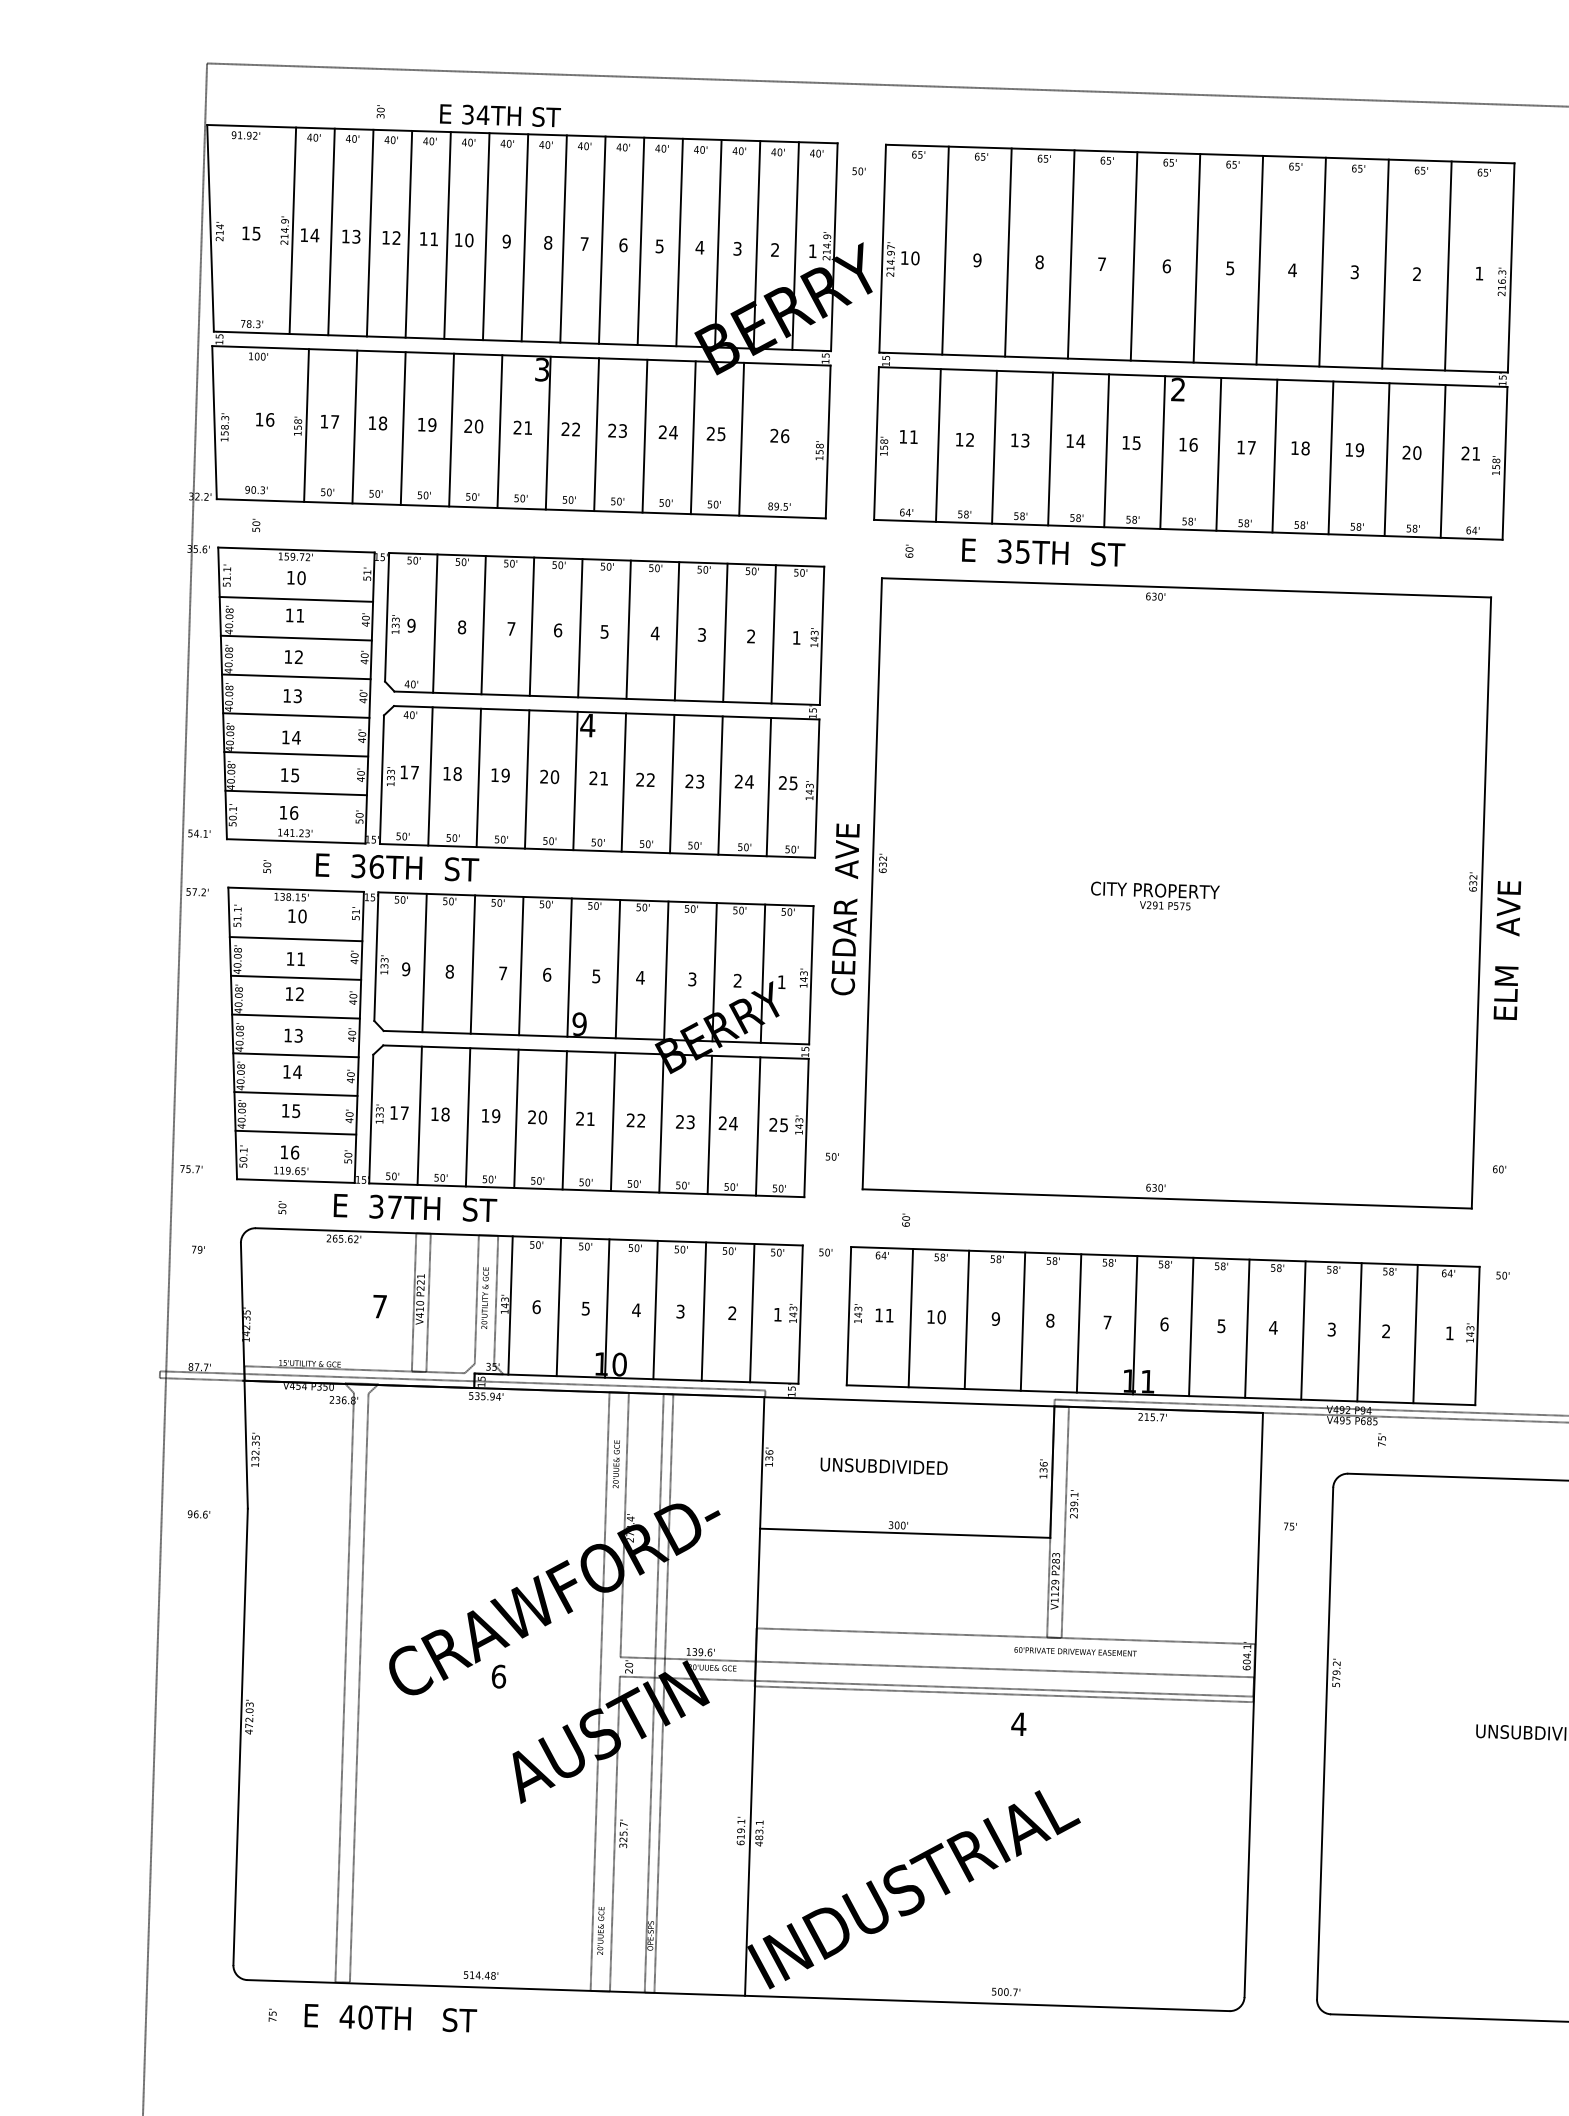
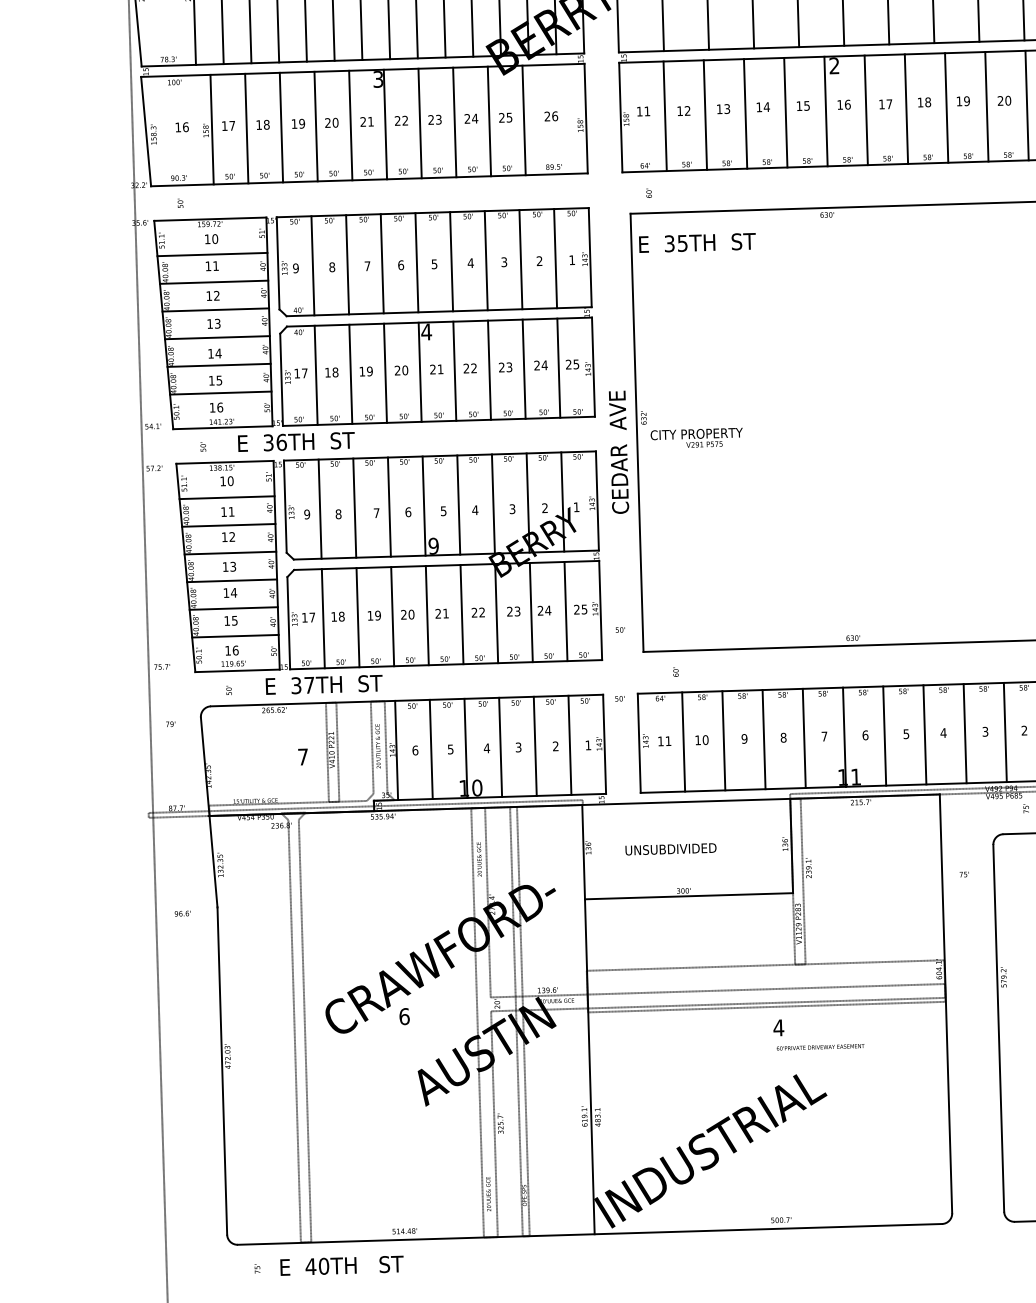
text: (1043, 552) -> (697, 242), moved
text: (1155, 895) -> (697, 437), moved
text: (1075, 1651) -> (820, 1047), moved

